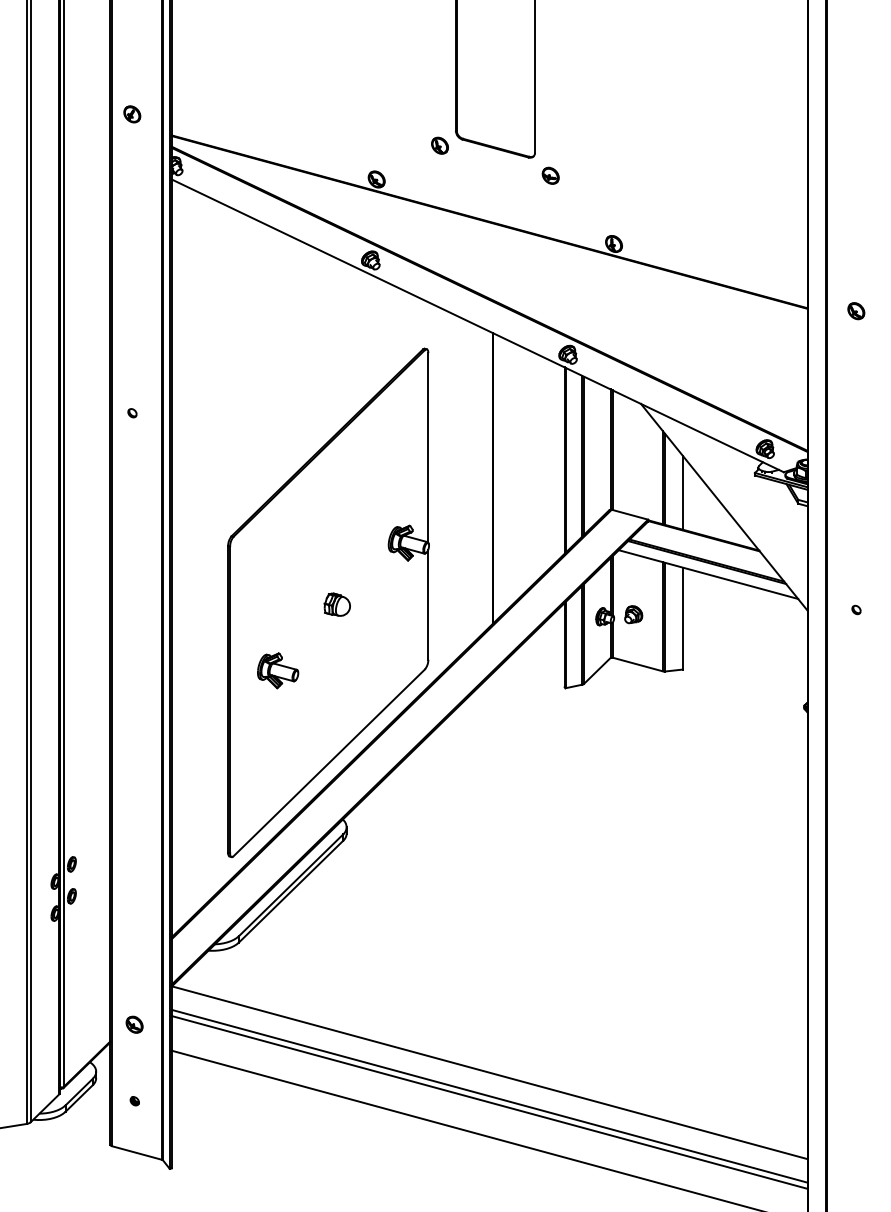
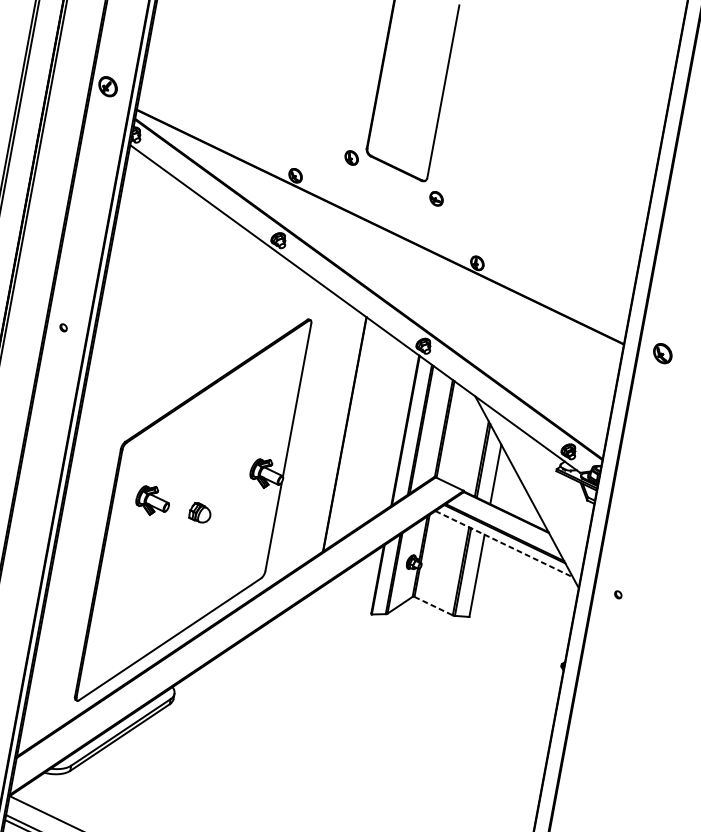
part: (132, 114) -> (108, 86), size x1.4
part: (856, 311) -> (662, 354), size x1.4
line: (708, 574) -> (504, 544), solid -> dashed
part: (633, 614) -> (437, 565), removed
line: (637, 664) -> (433, 606), solid -> dashed
part: (278, 670) -> (153, 500), moved

